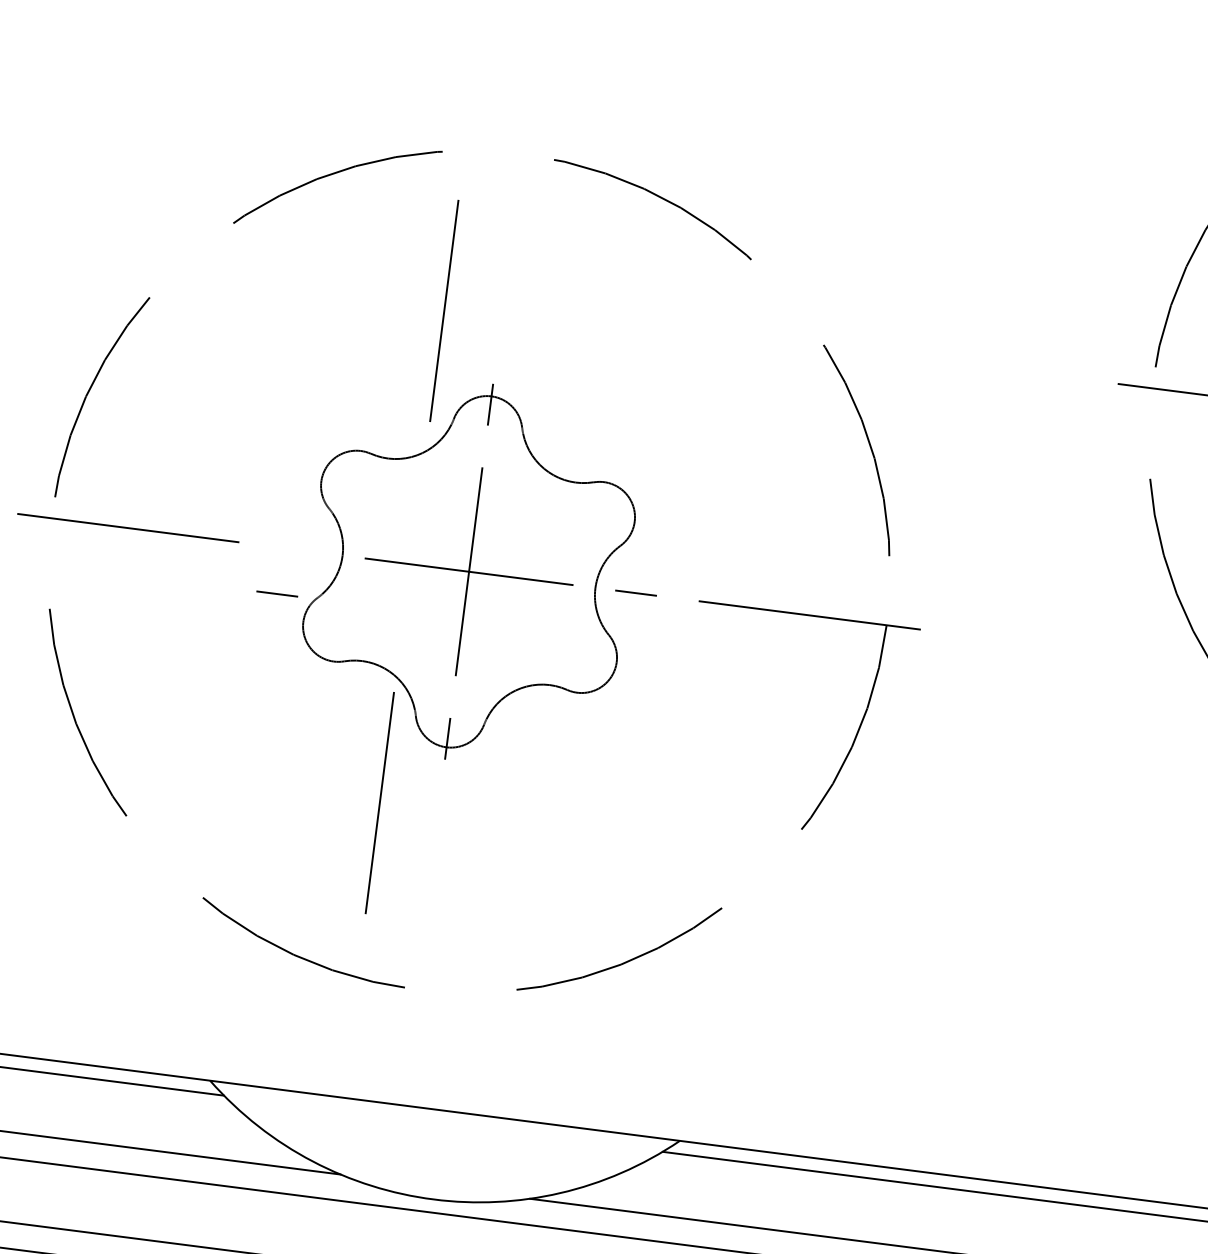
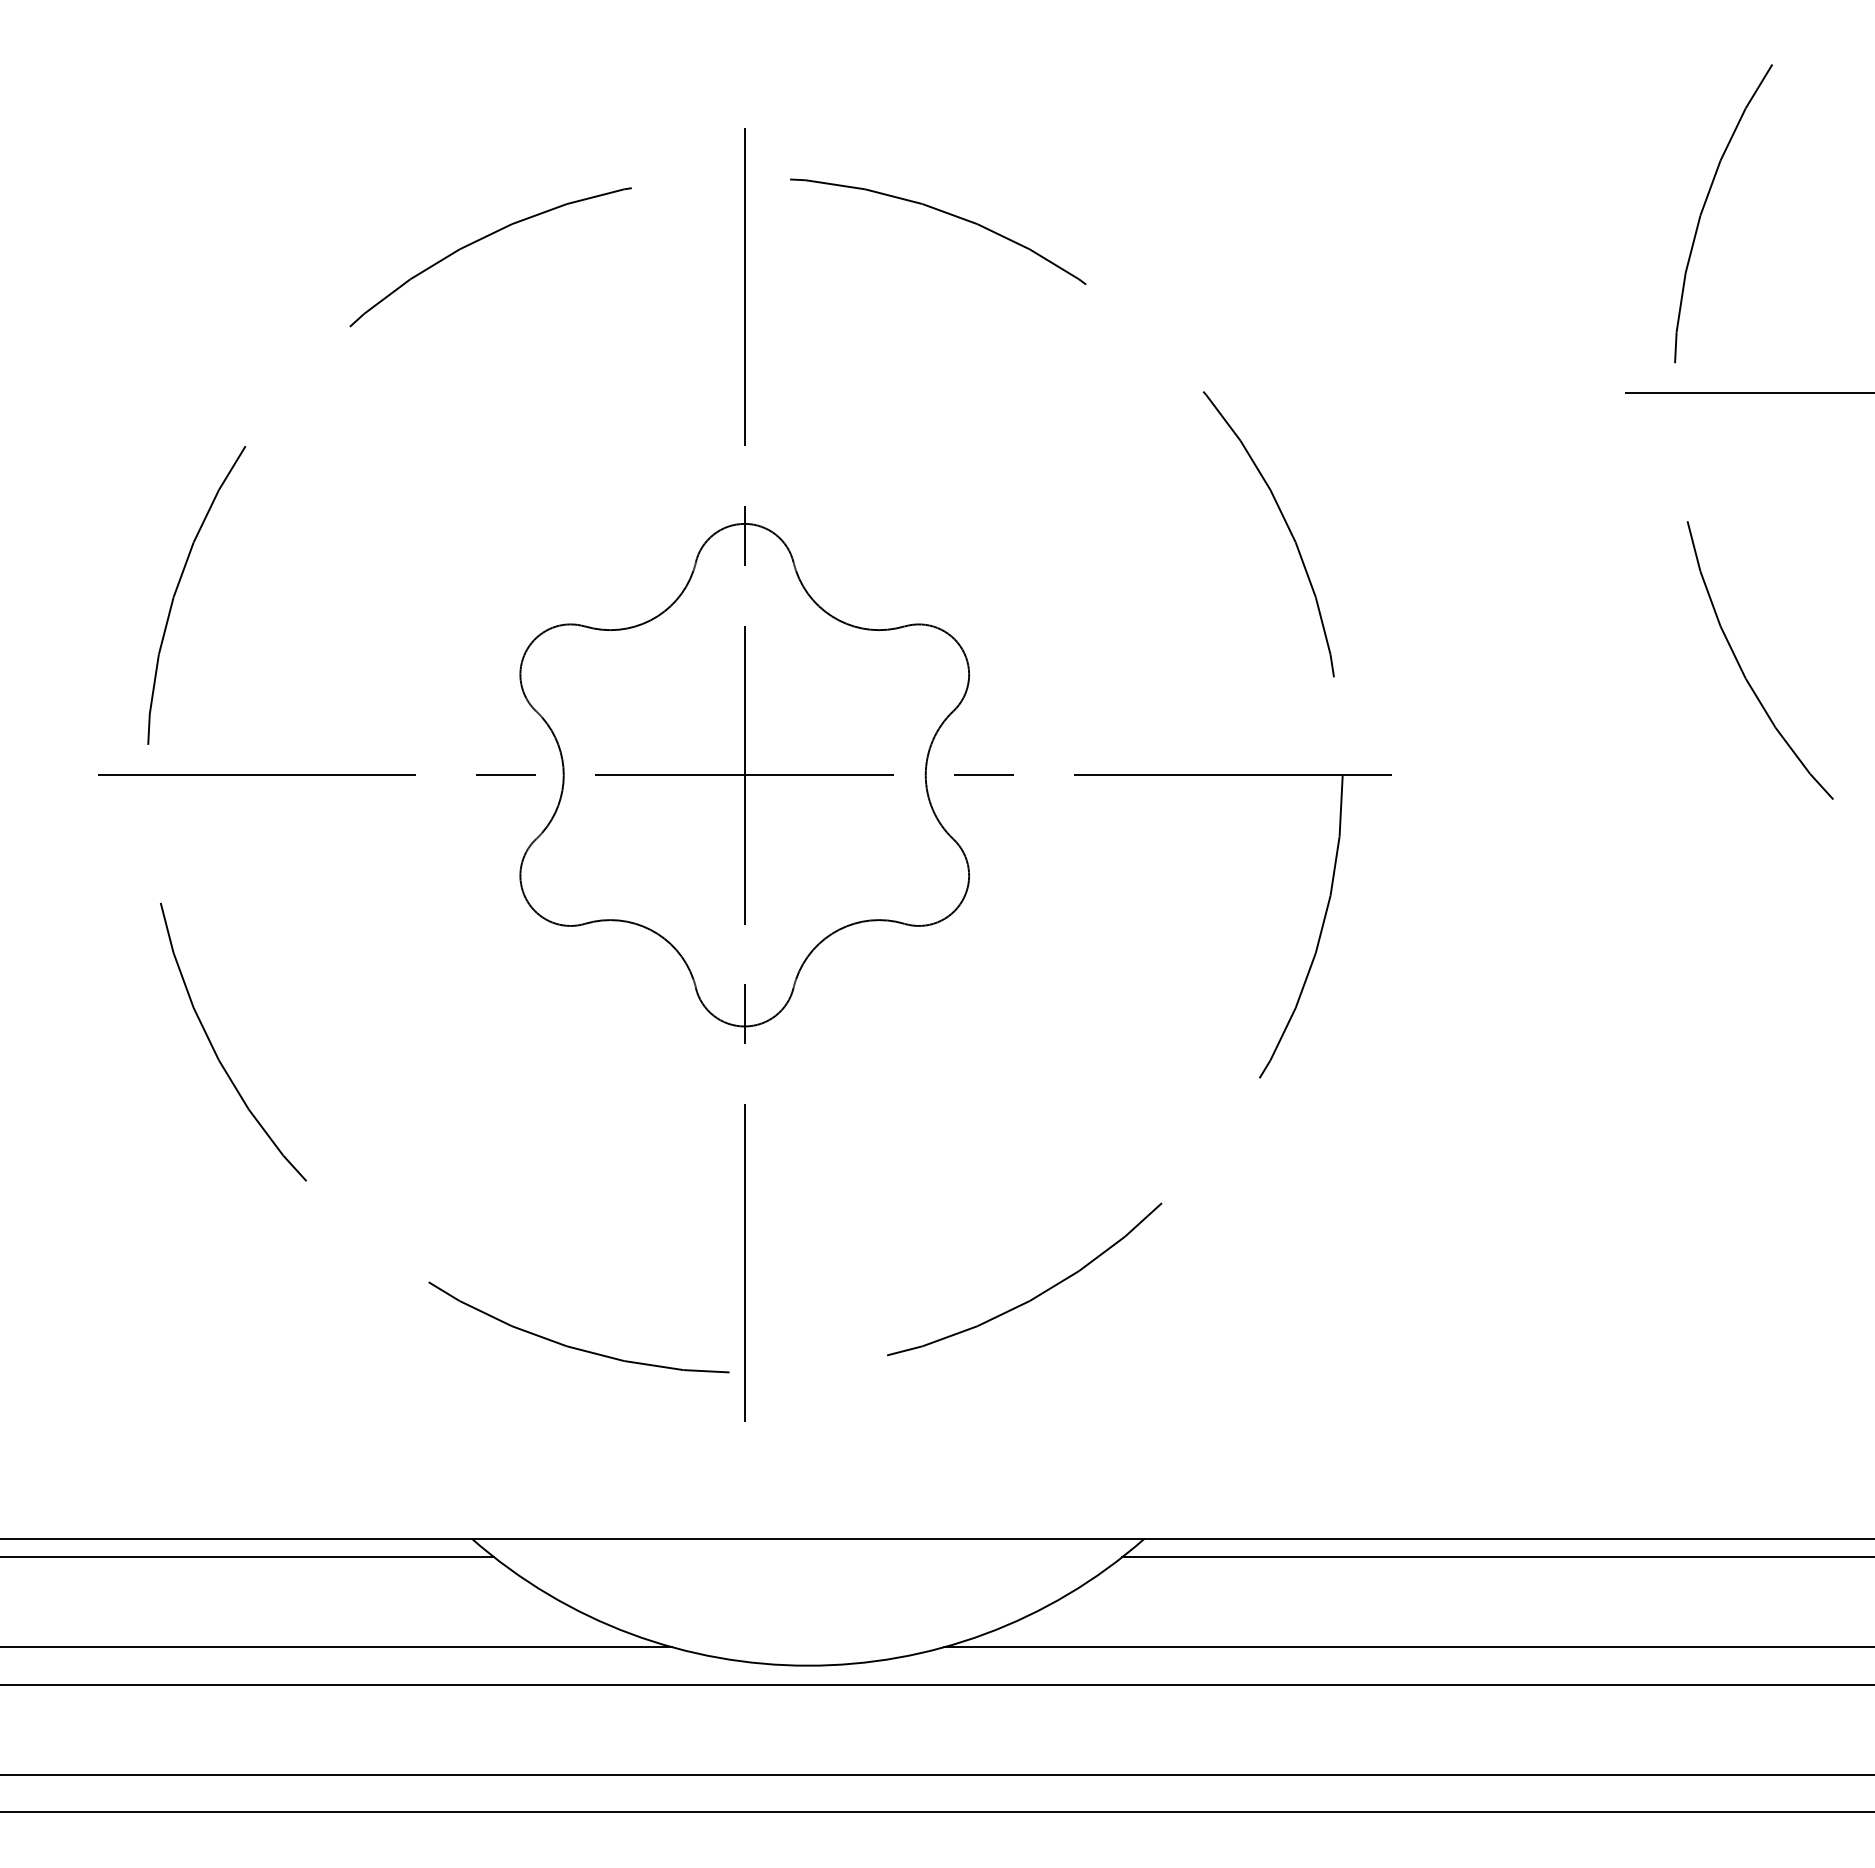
line: (444, 310) -> (744, 286), moved
line: (277, 593) -> (505, 774), moved
line: (379, 802) -> (744, 1262), moved

